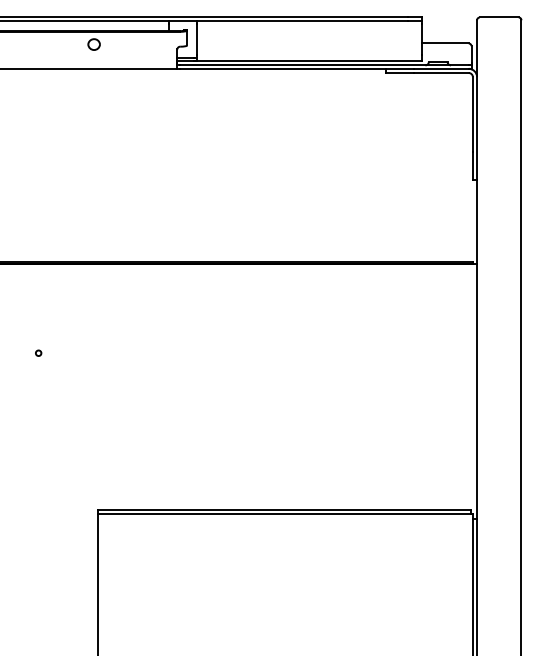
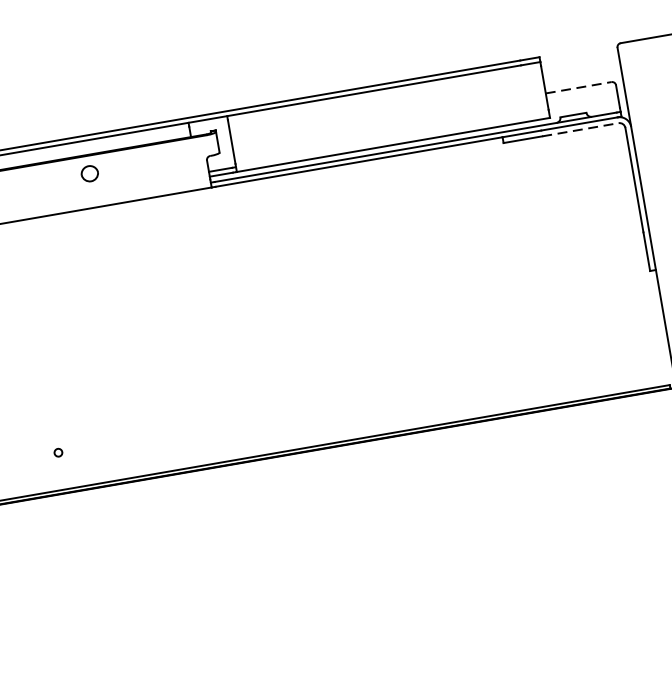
line: (445, 43) -> (579, 87), solid -> dashed
line: (441, 73) -> (580, 130), solid -> dashed
circle: (38, 352) -> (58, 451), moved

